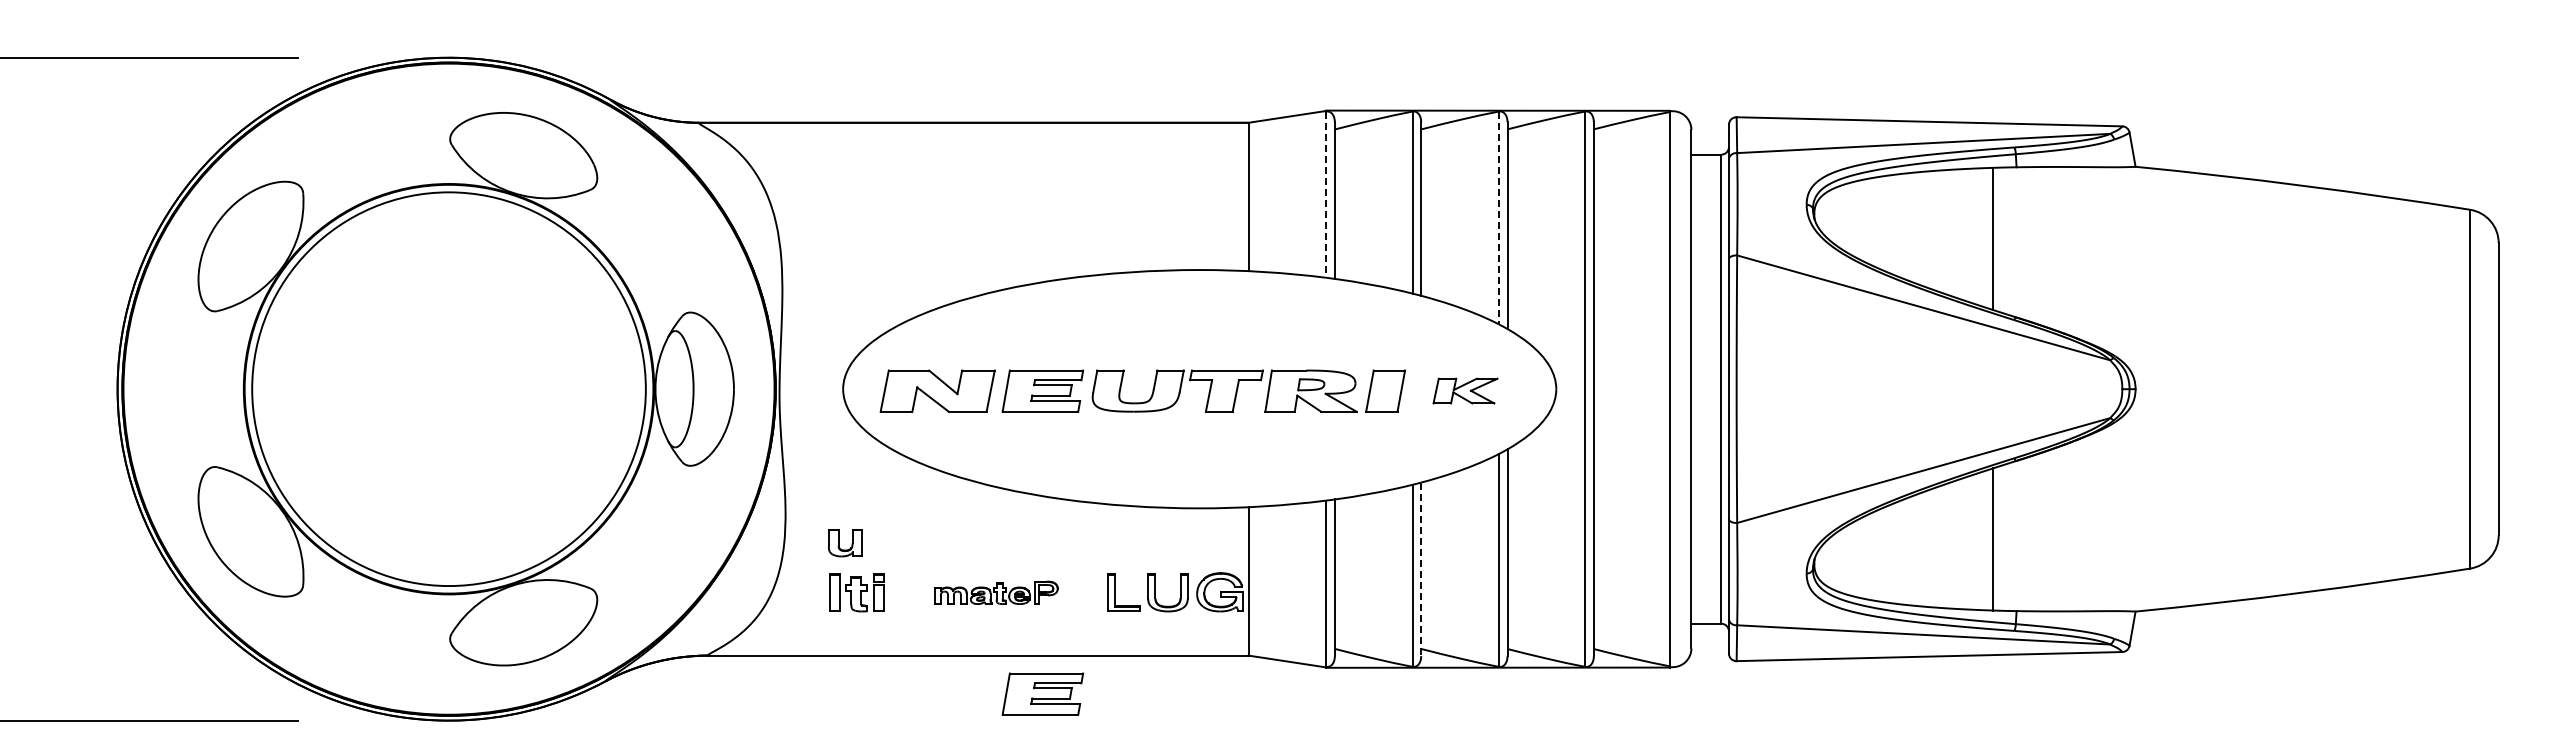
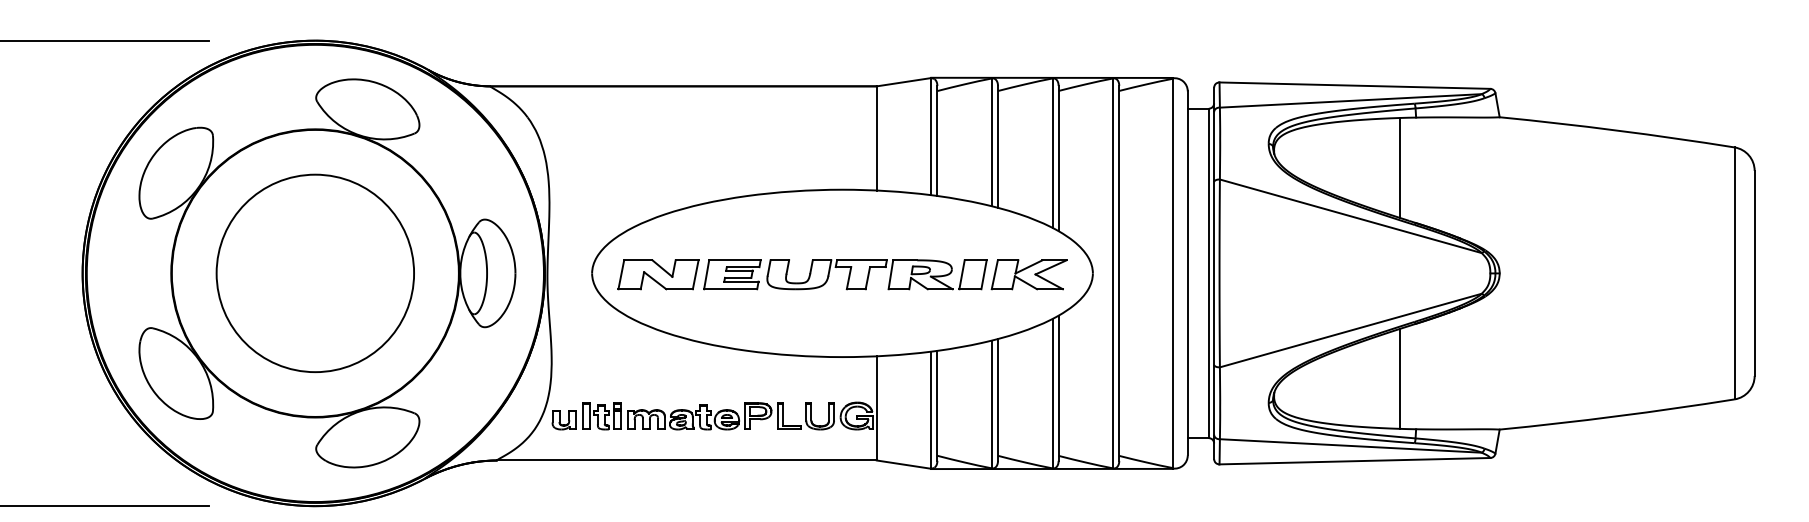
line: (1326, 195) -> (931, 137), dashed -> solid
line: (1498, 218) -> (1052, 153), dashed -> solid
circle: (448, 388) -> (315, 272), size x0.71
part: (1465, 390) -> (1029, 274), size x1.67
part: (845, 543) -> (564, 420), moved
line: (1421, 569) -> (998, 400), dashed -> solid
part: (996, 592) -> (699, 416), size x1.67
part: (1042, 693) -> (732, 487), removed

